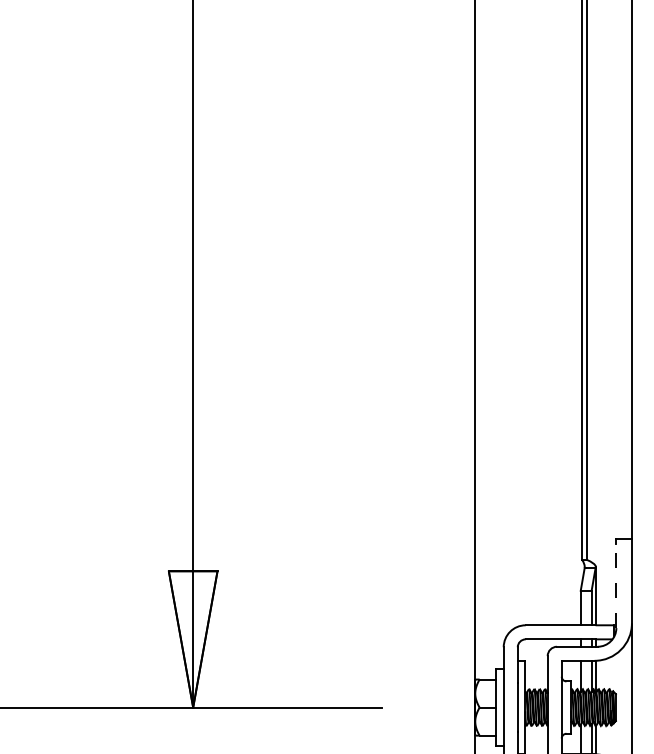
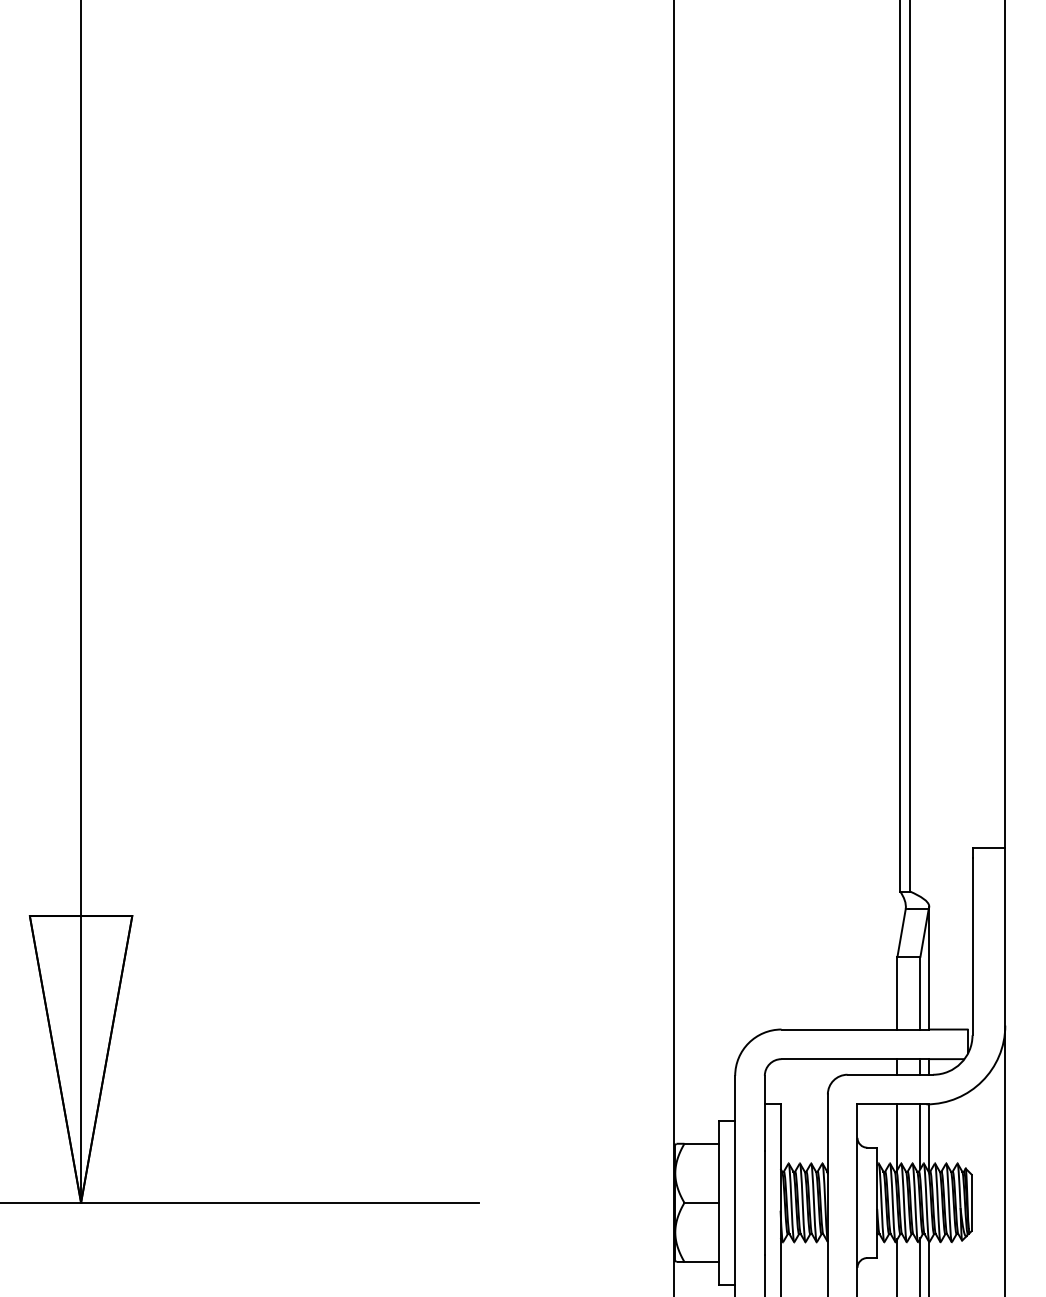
line: (616, 585) -> (972, 945), dashed -> solid

